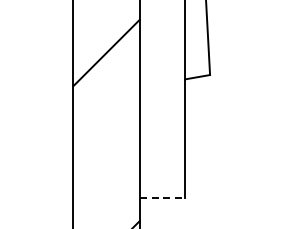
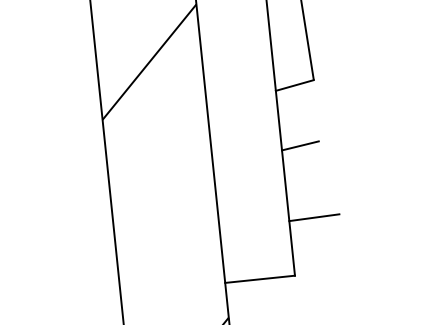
line: (197, 115) -> (300, 145), added
line: (201, 162) -> (314, 217), added
line: (163, 198) -> (261, 279), dashed -> solid

